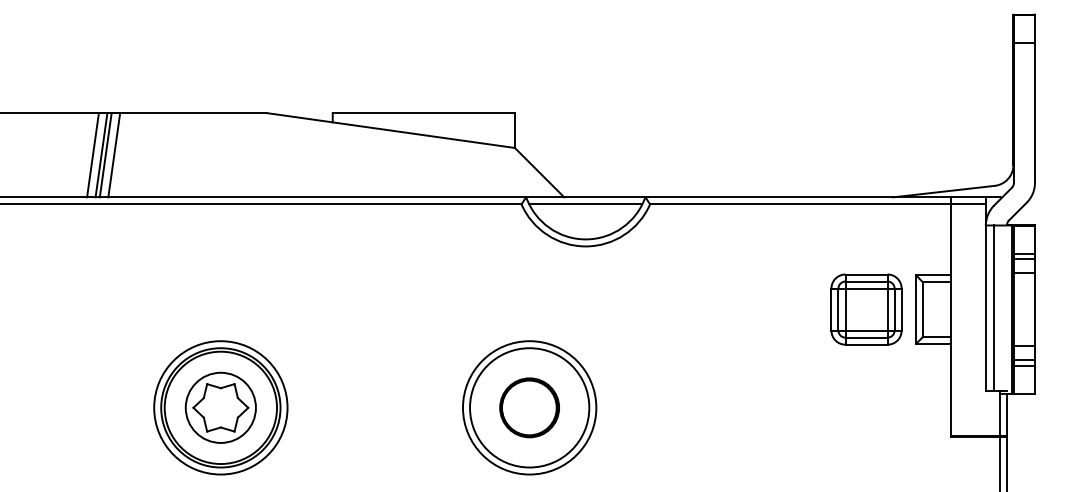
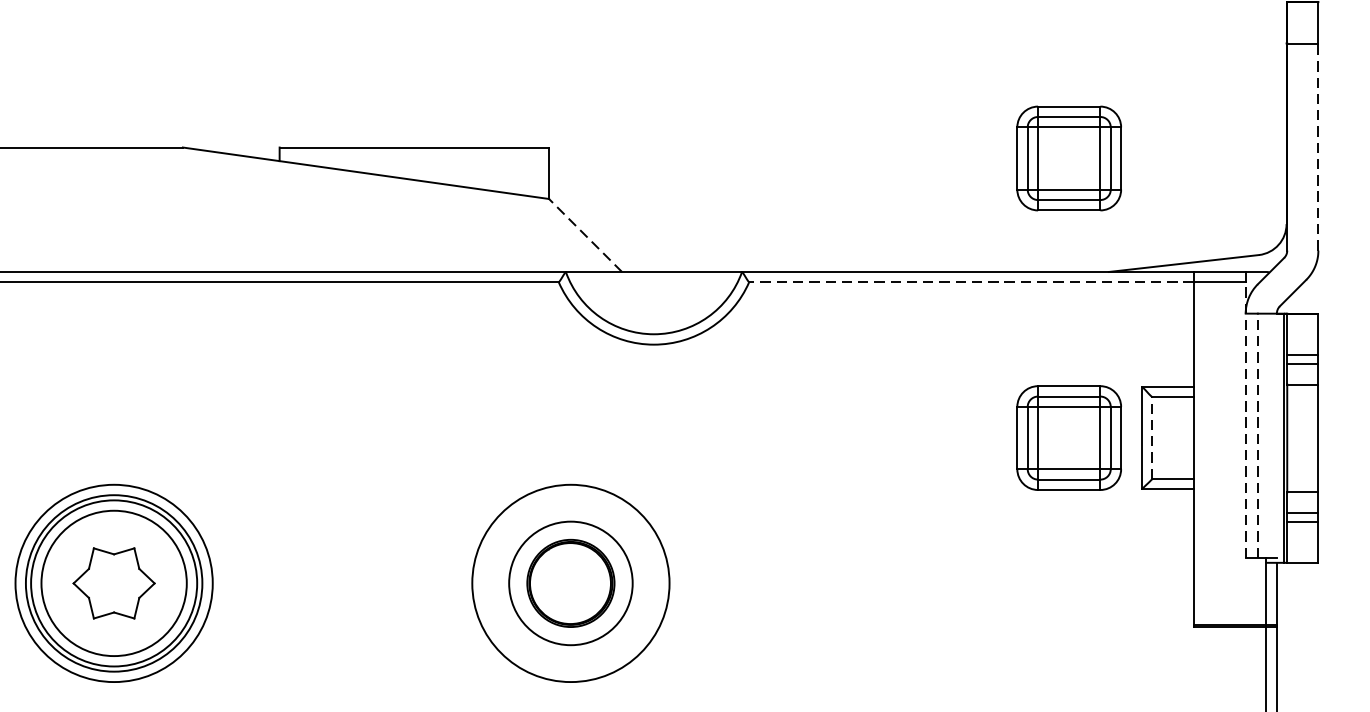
line: (1034, 112) -> (1317, 146), solid -> dashed
part: (866, 120) -> (1069, 158), added
line: (539, 172) -> (585, 235), solid -> dashed
line: (585, 204) -> (653, 282), removed
line: (799, 204) -> (970, 282), solid -> dashed
line: (985, 297) -> (1245, 420), solid -> dashed
line: (994, 308) -> (1258, 436), solid -> dashed
line: (922, 309) -> (1151, 437), solid -> dashed
circle: (220, 407) -> (113, 582), size x1.4
circle: (529, 407) -> (570, 582), size x0.7

